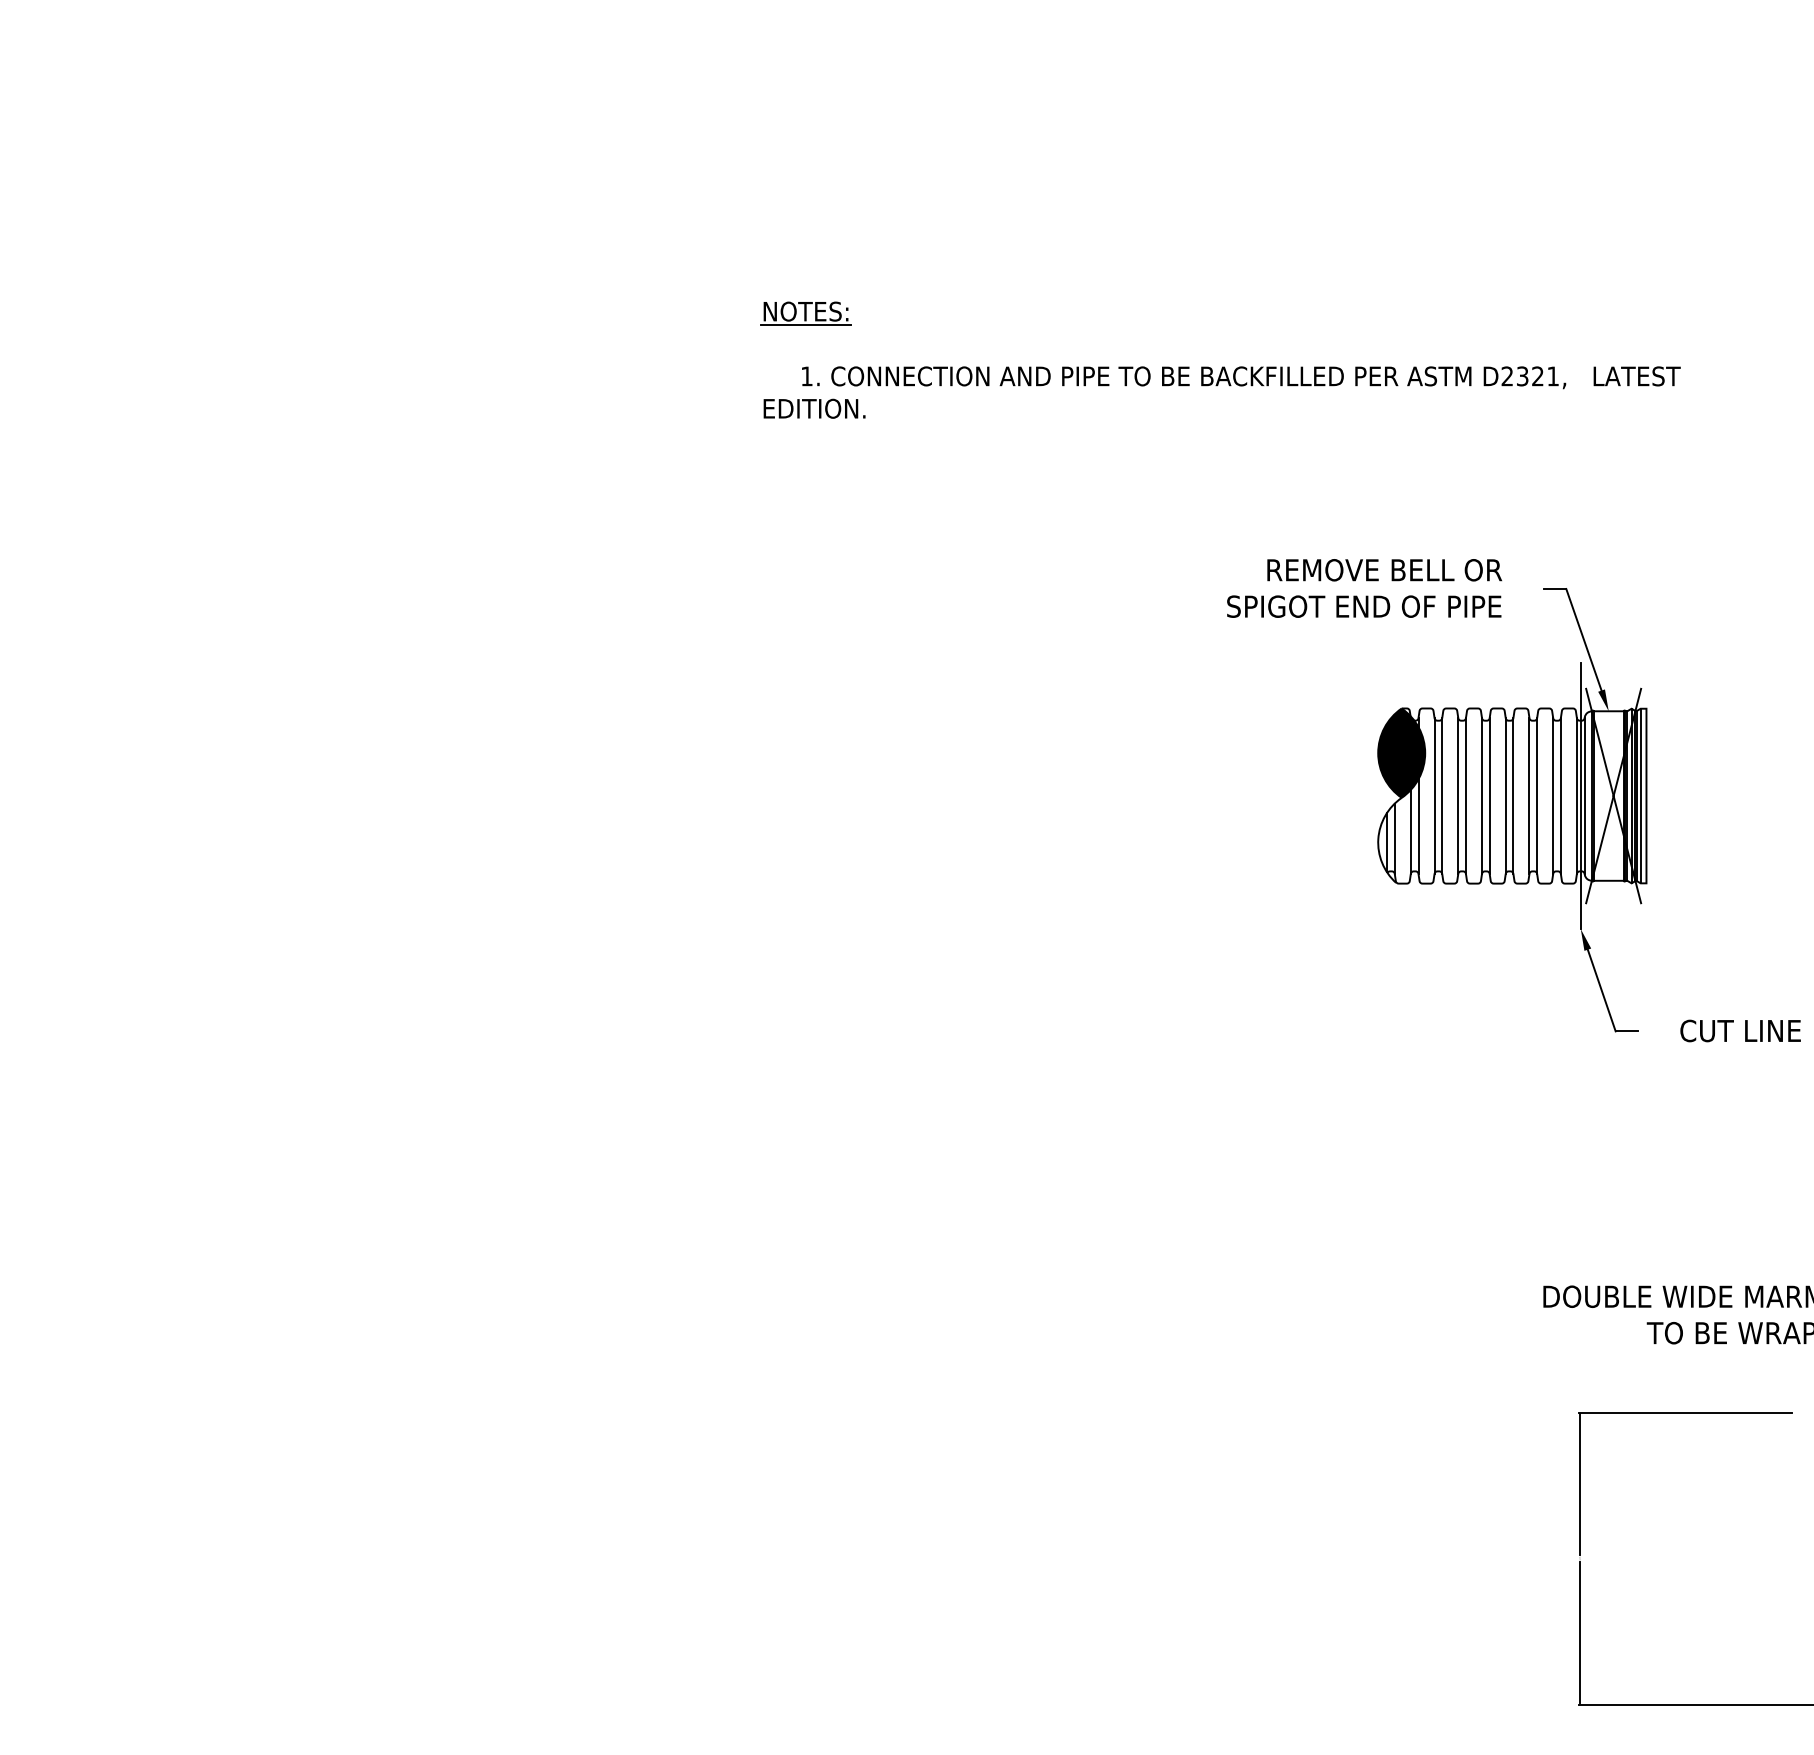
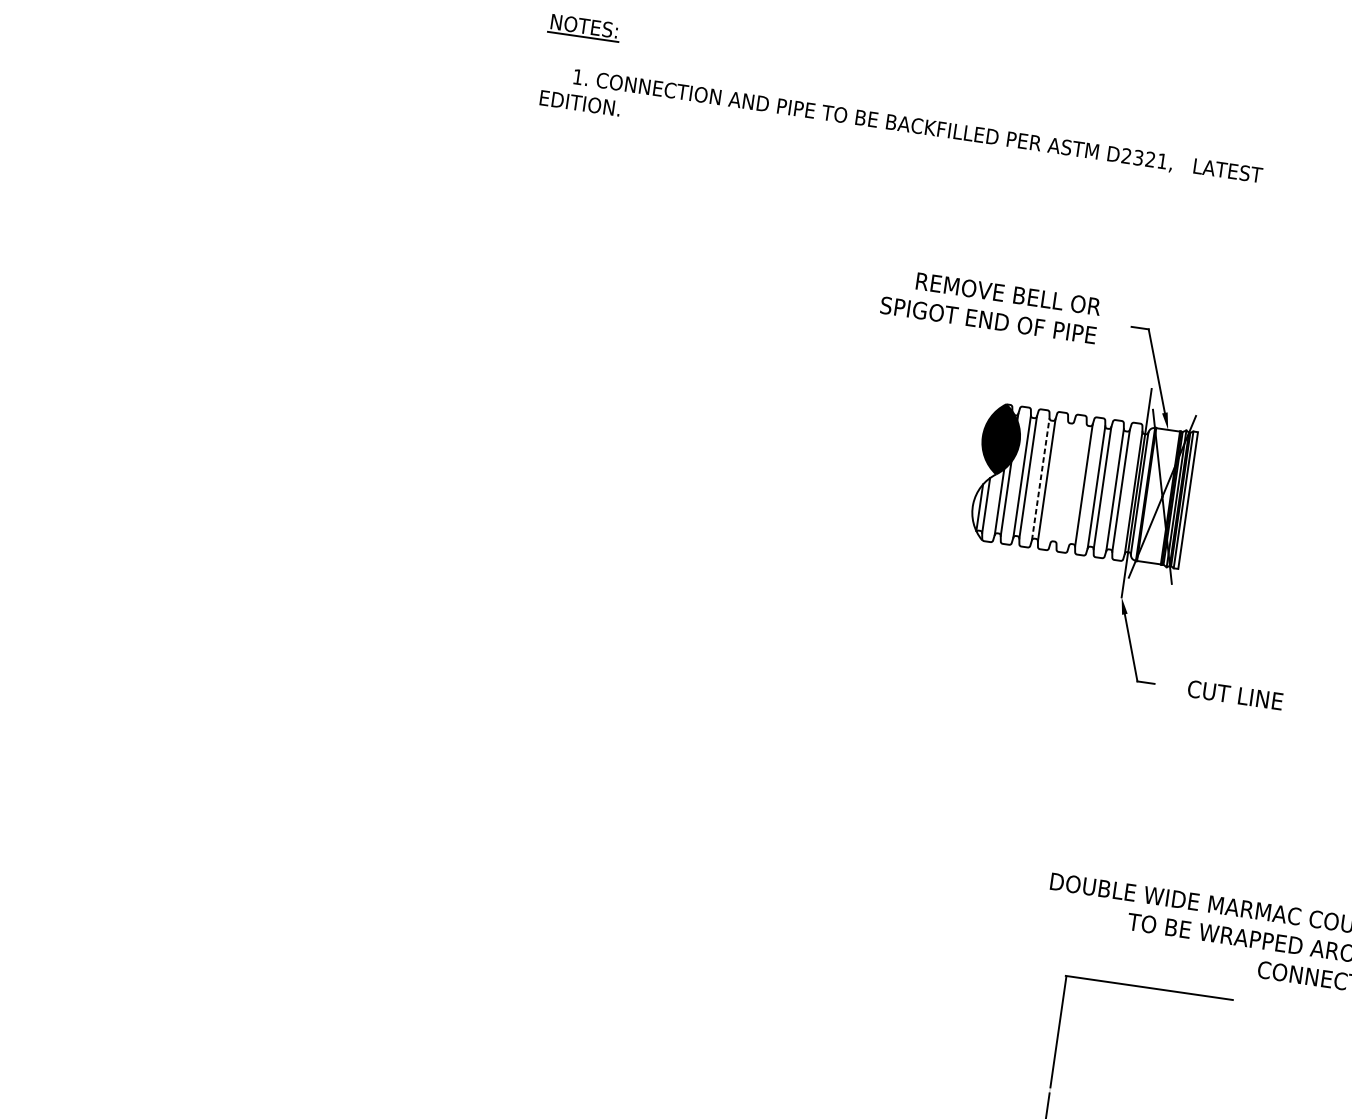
line: (1482, 795) -> (1059, 481), removed
line: (1489, 795) -> (1065, 482), removed
line: (1505, 795) -> (1077, 484), removed
line: (1458, 796) -> (1040, 479), solid -> dashed

